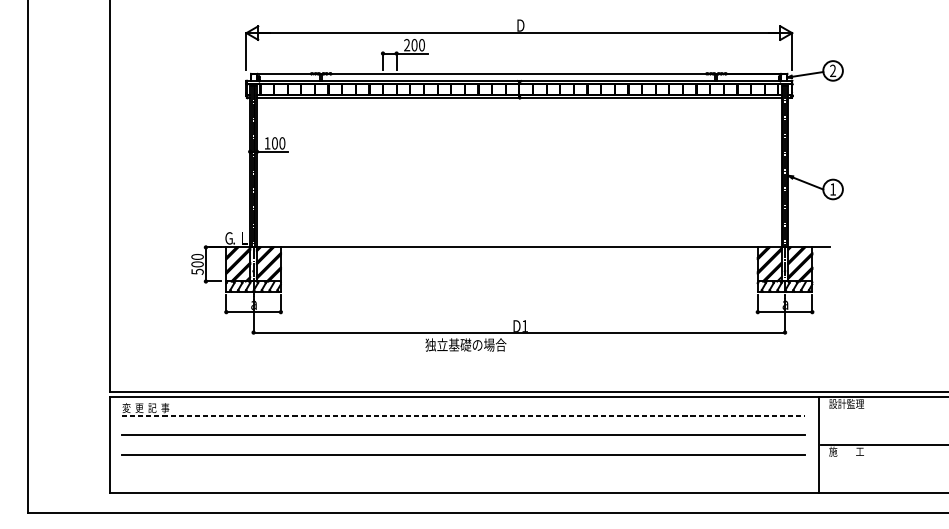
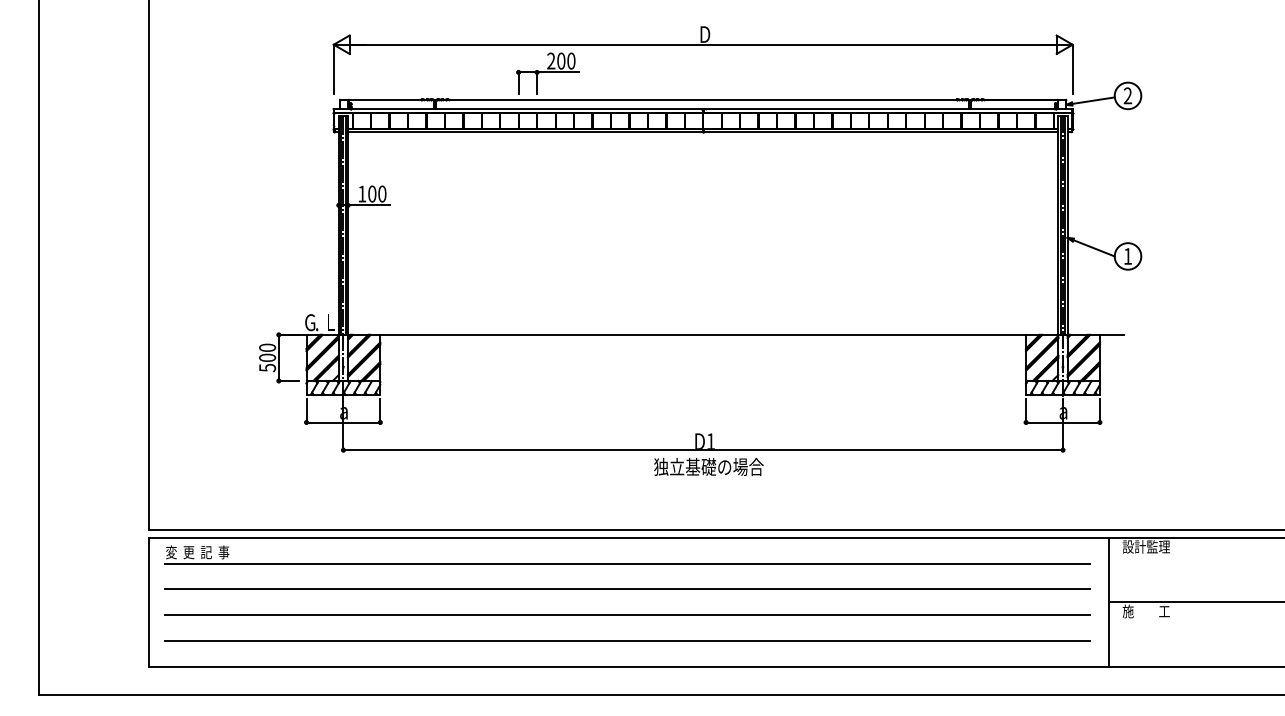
text: (465, 344) -> (708, 466), moved
line: (463, 416) -> (627, 563), dashed -> solid
line: (463, 473) -> (627, 641), added

